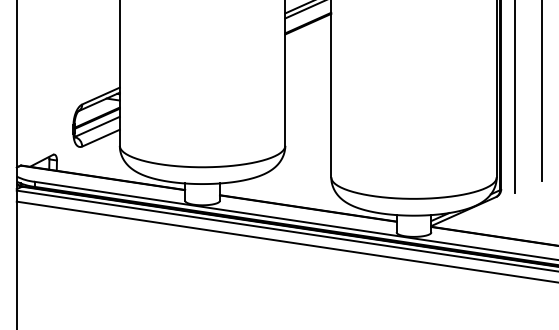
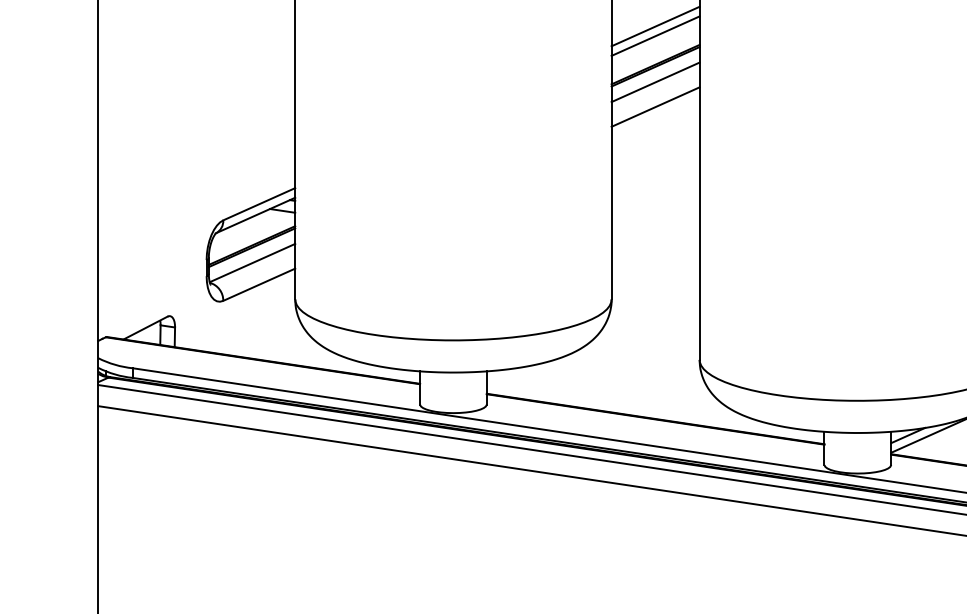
line: (308, 32) -> (656, 82), added
line: (308, 44) -> (656, 105), added

